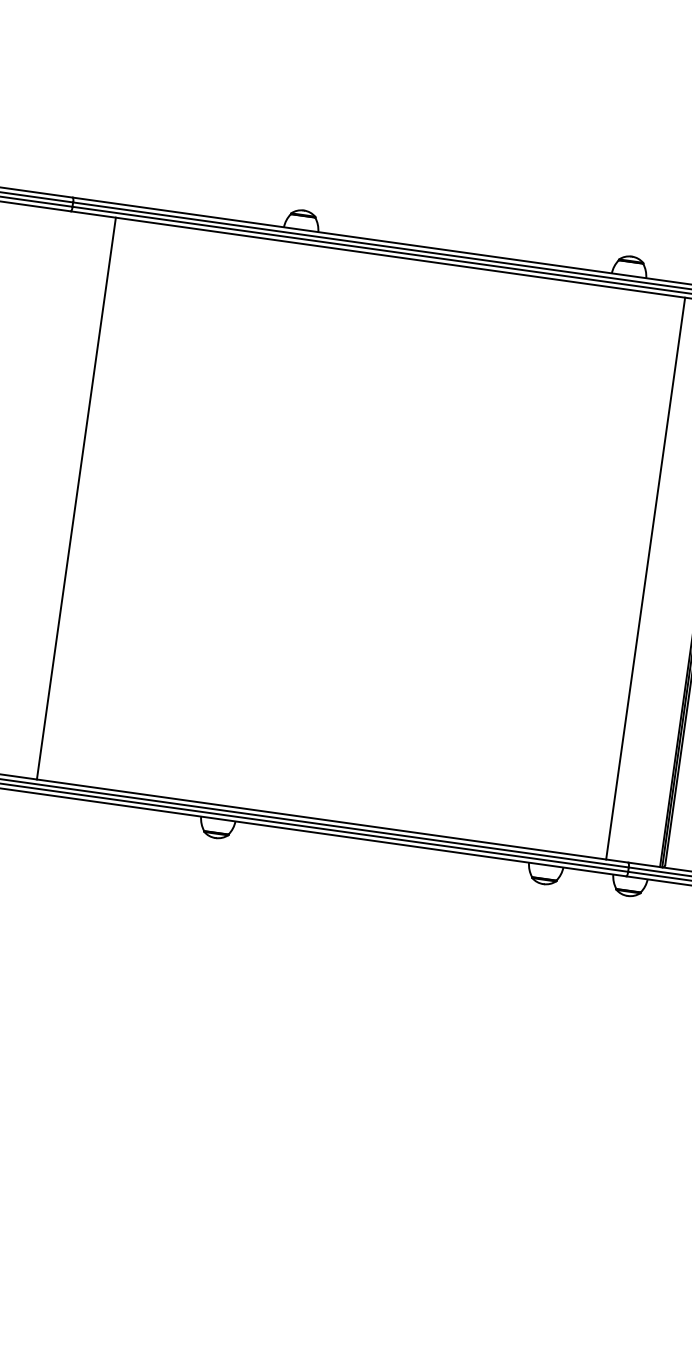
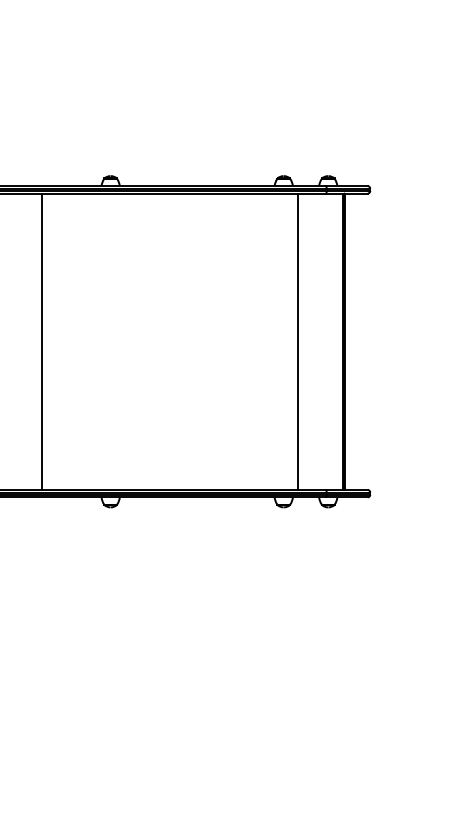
line: (75, 497) -> (41, 341), moved
line: (645, 578) -> (298, 341), moved

